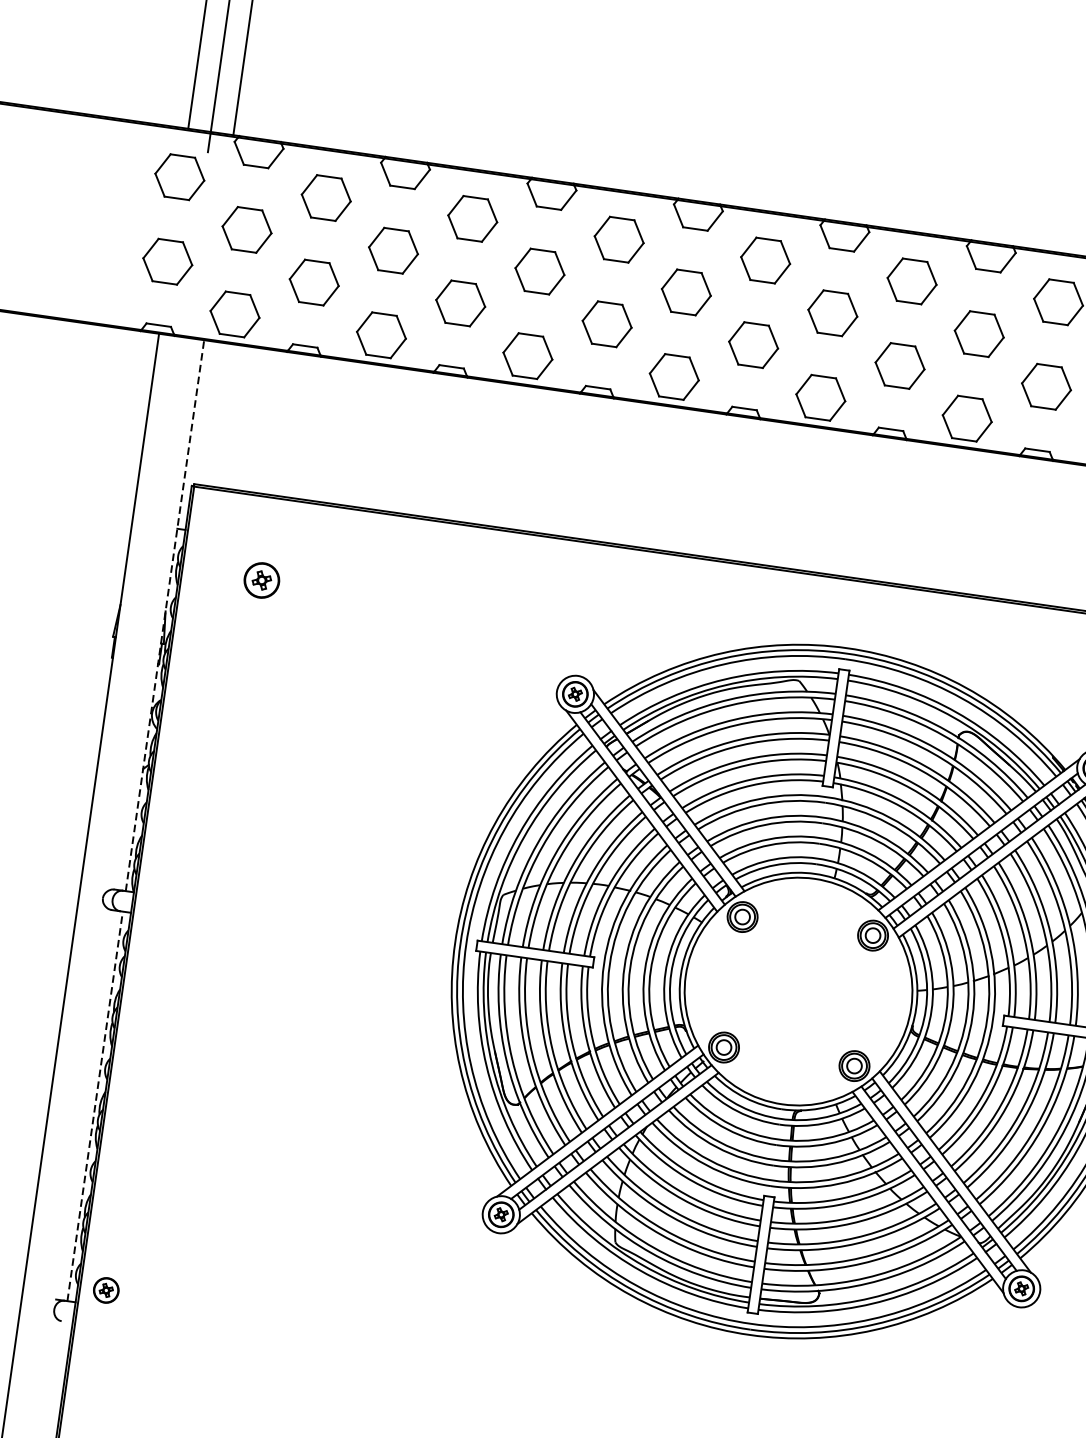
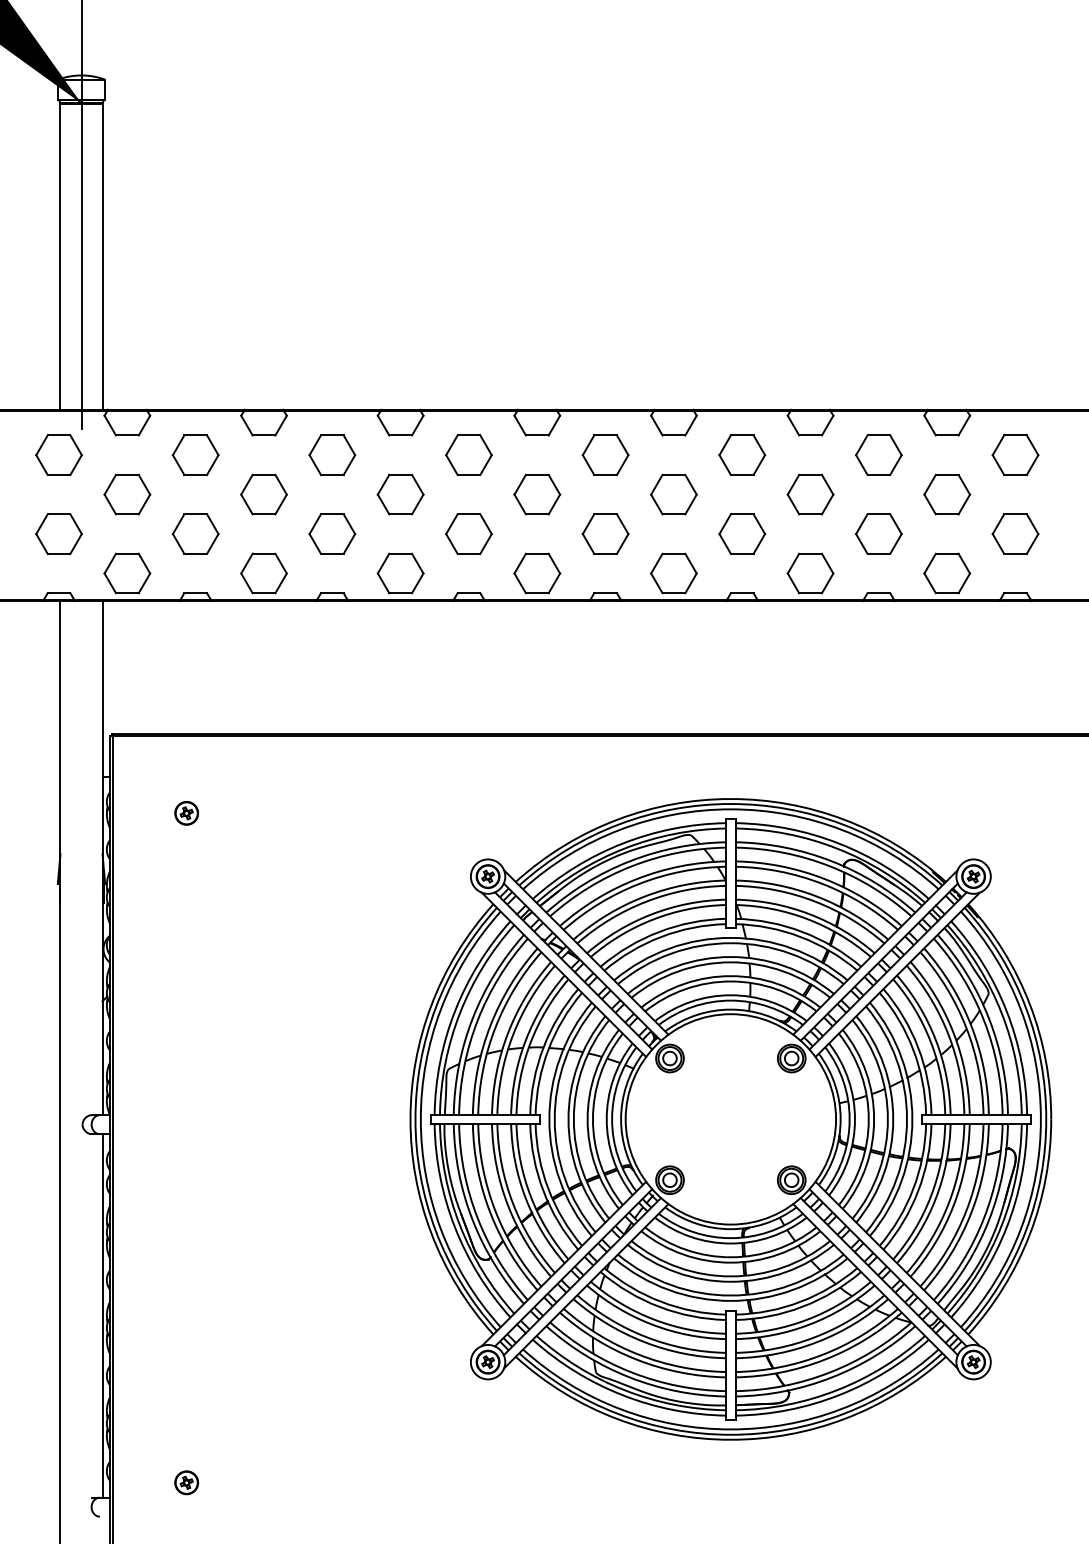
part: (261, 580) -> (186, 813), size x0.71
line: (165, 615) -> (102, 857), dashed -> solid
line: (95, 1105) -> (102, 1315), dashed -> solid
part: (106, 1290) -> (186, 1482), moved

